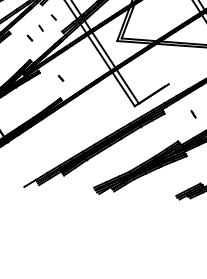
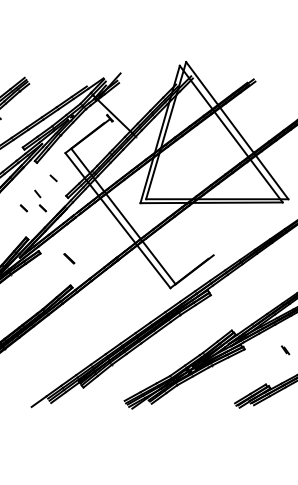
part: (43, 39) -> (42, 208), added
part: (61, 78) -> (69, 258), size x1.6
part: (193, 114) -> (249, 292), removed

